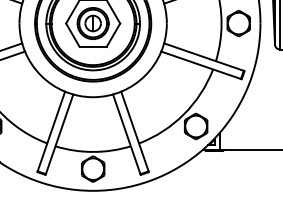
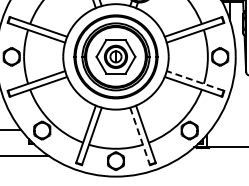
line: (202, 56) -> (194, 80), solid -> dashed
line: (127, 134) -> (140, 136), solid -> dashed

